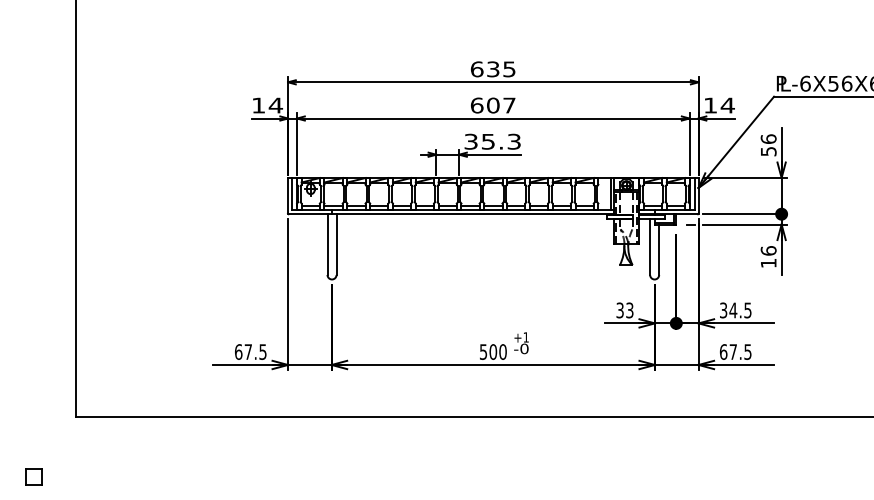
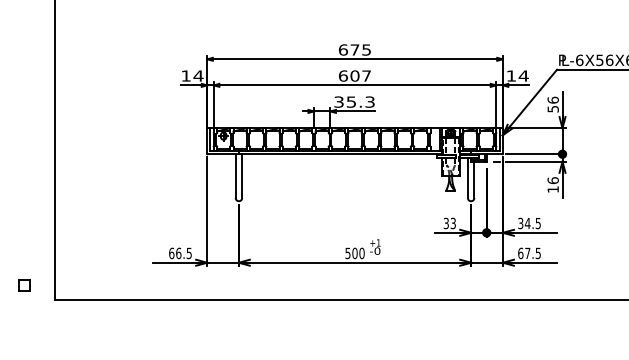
text: (492, 68) -> (354, 49), 635 -> 675
text: (248, 352) -> (178, 253), 67.5 -> 66.5
part: (34, 477) -> (24, 285), moved

